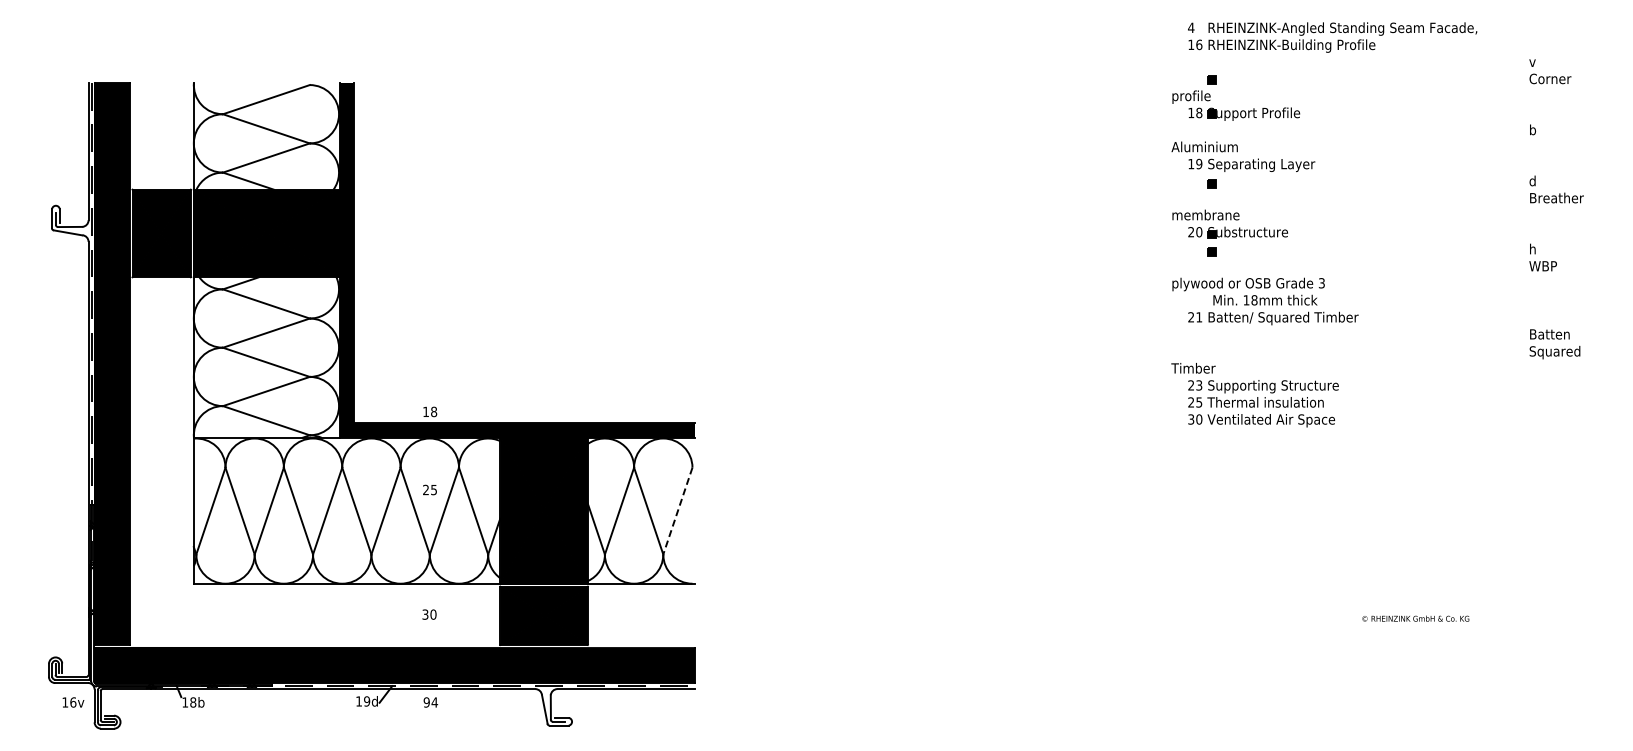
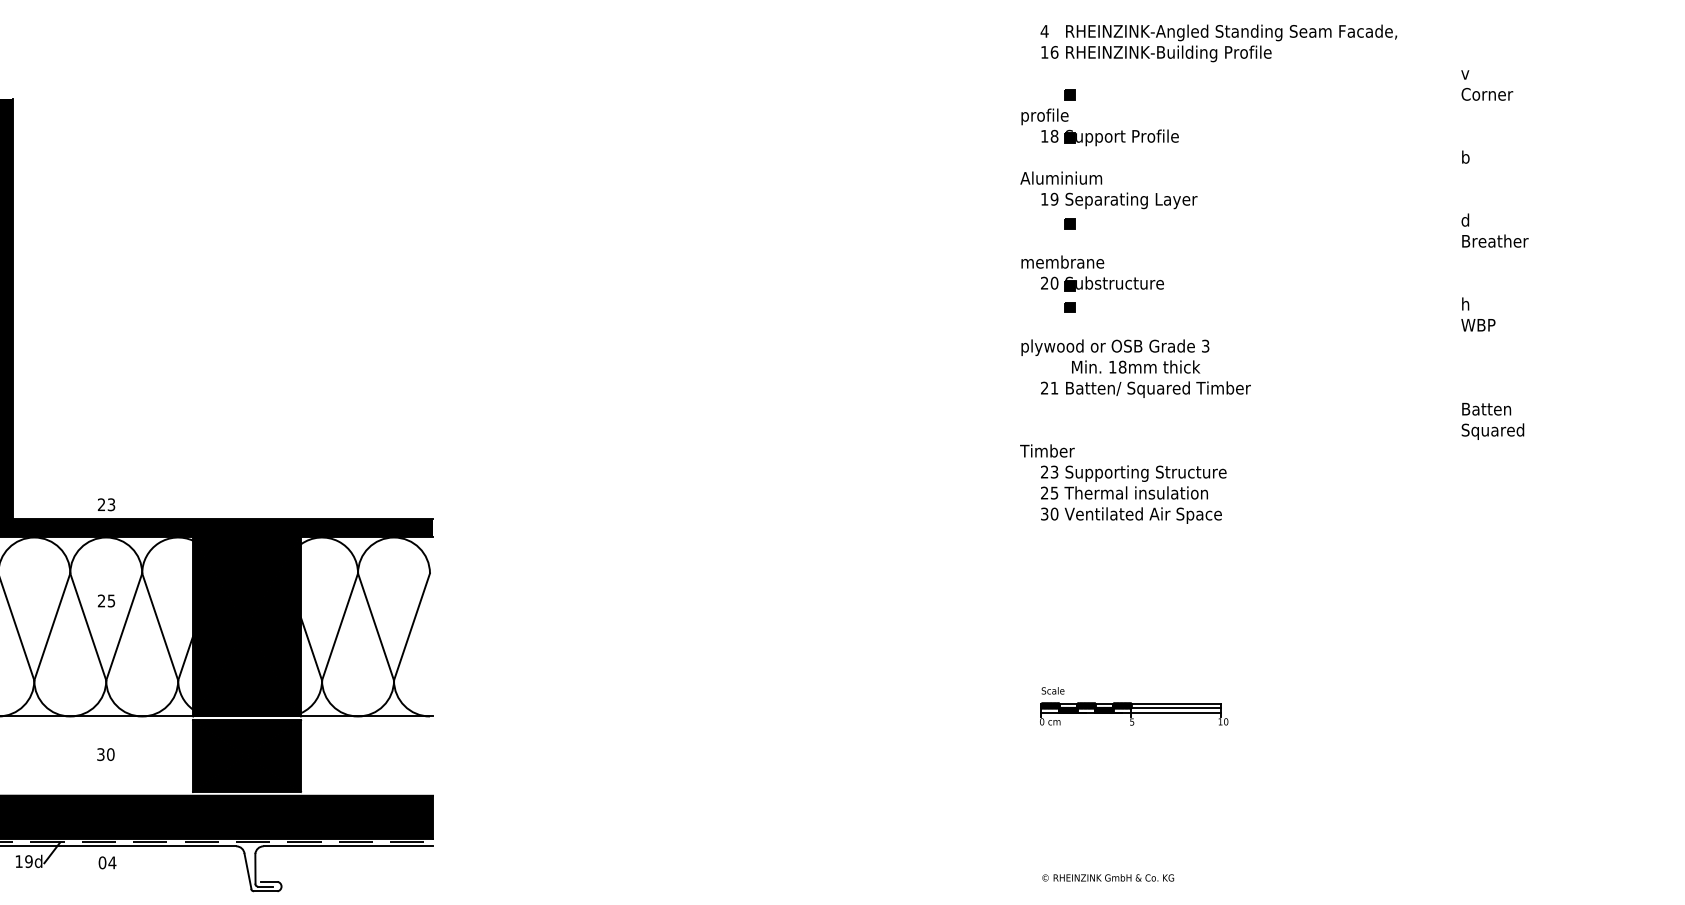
text: (430, 411) -> (107, 504), 18 -> 23
line: (677, 511) -> (411, 627), dashed -> solid
part: (1263, 575) -> (1133, 706), added
text: (1415, 618) -> (1107, 877), moved
text: (426, 702) -> (102, 862), 94 -> 04

